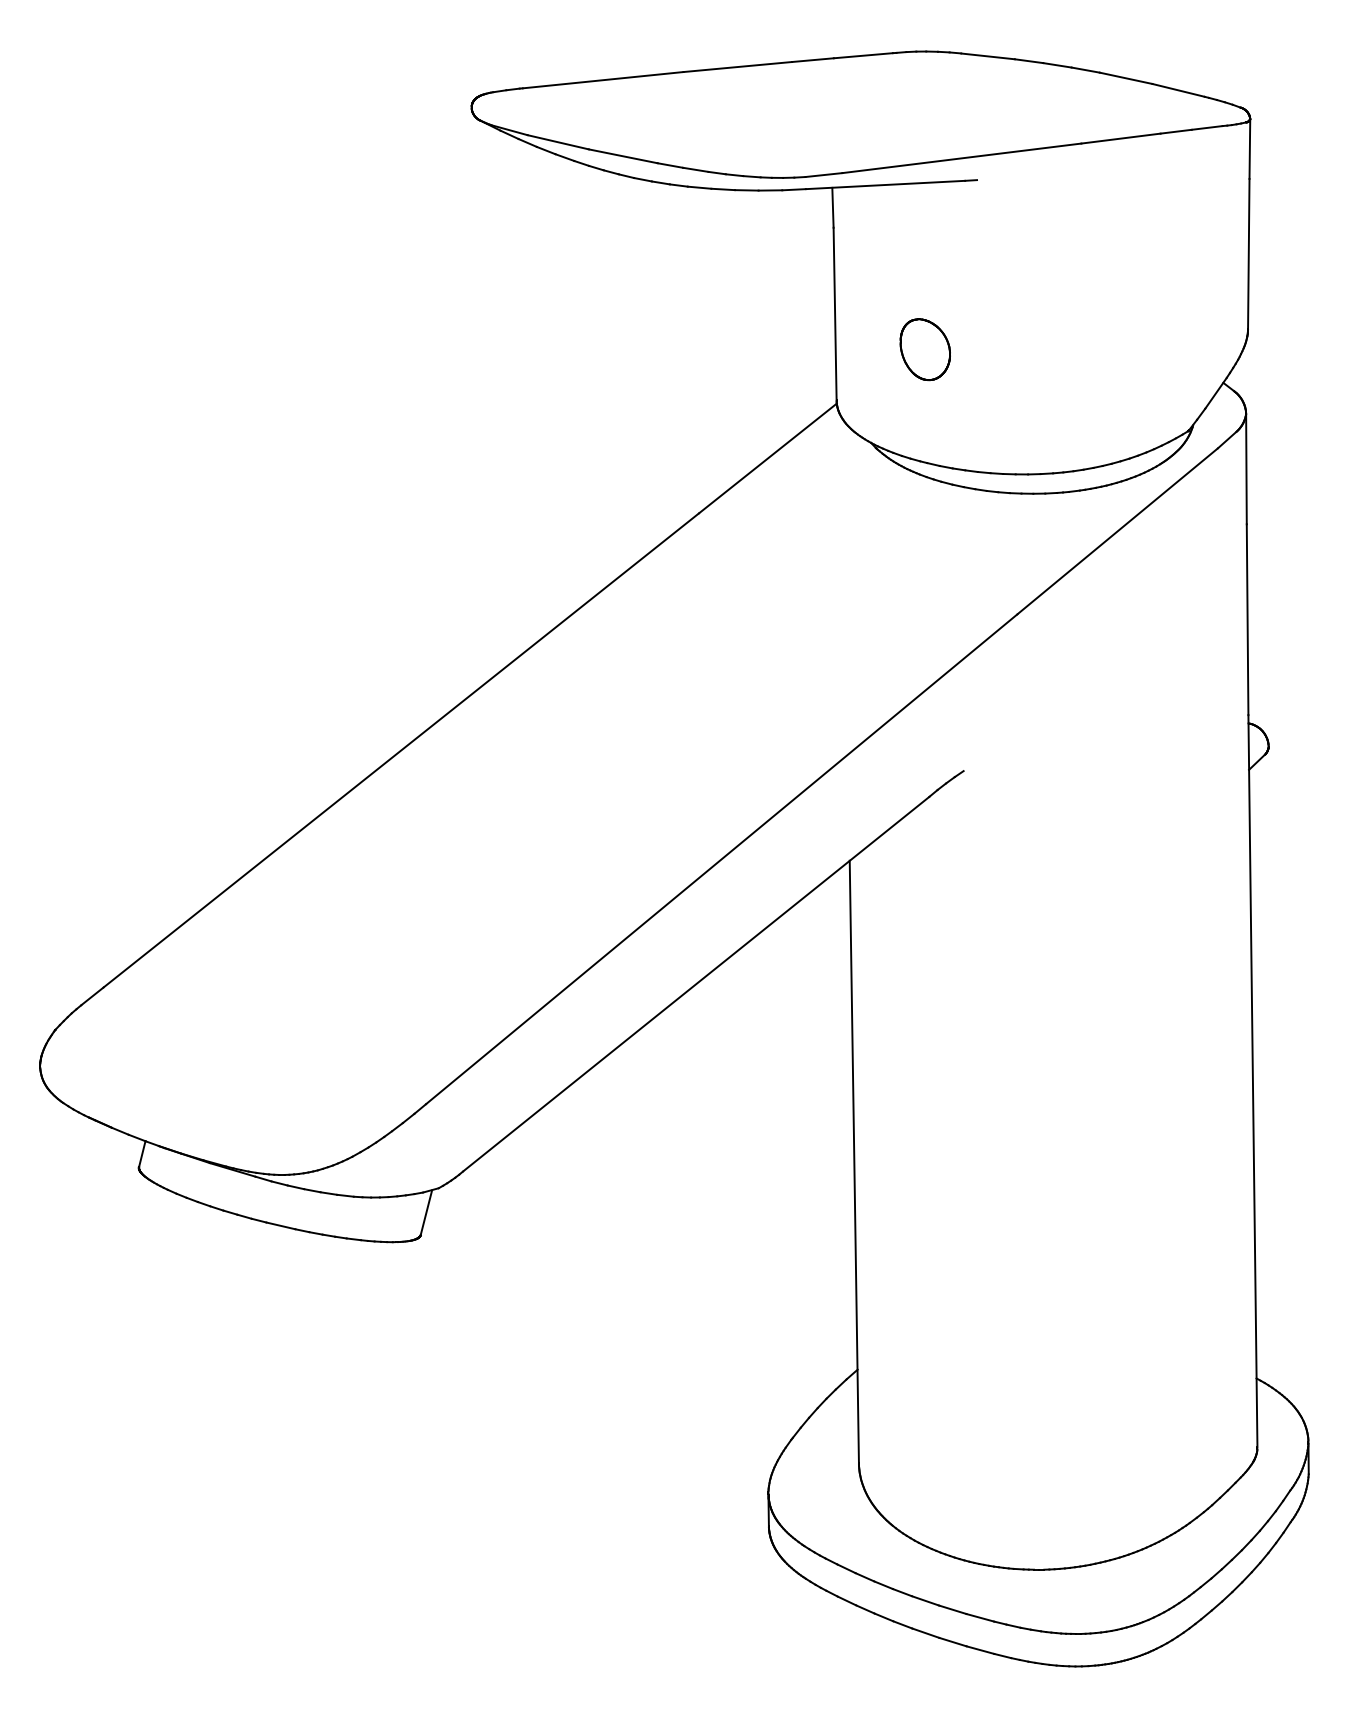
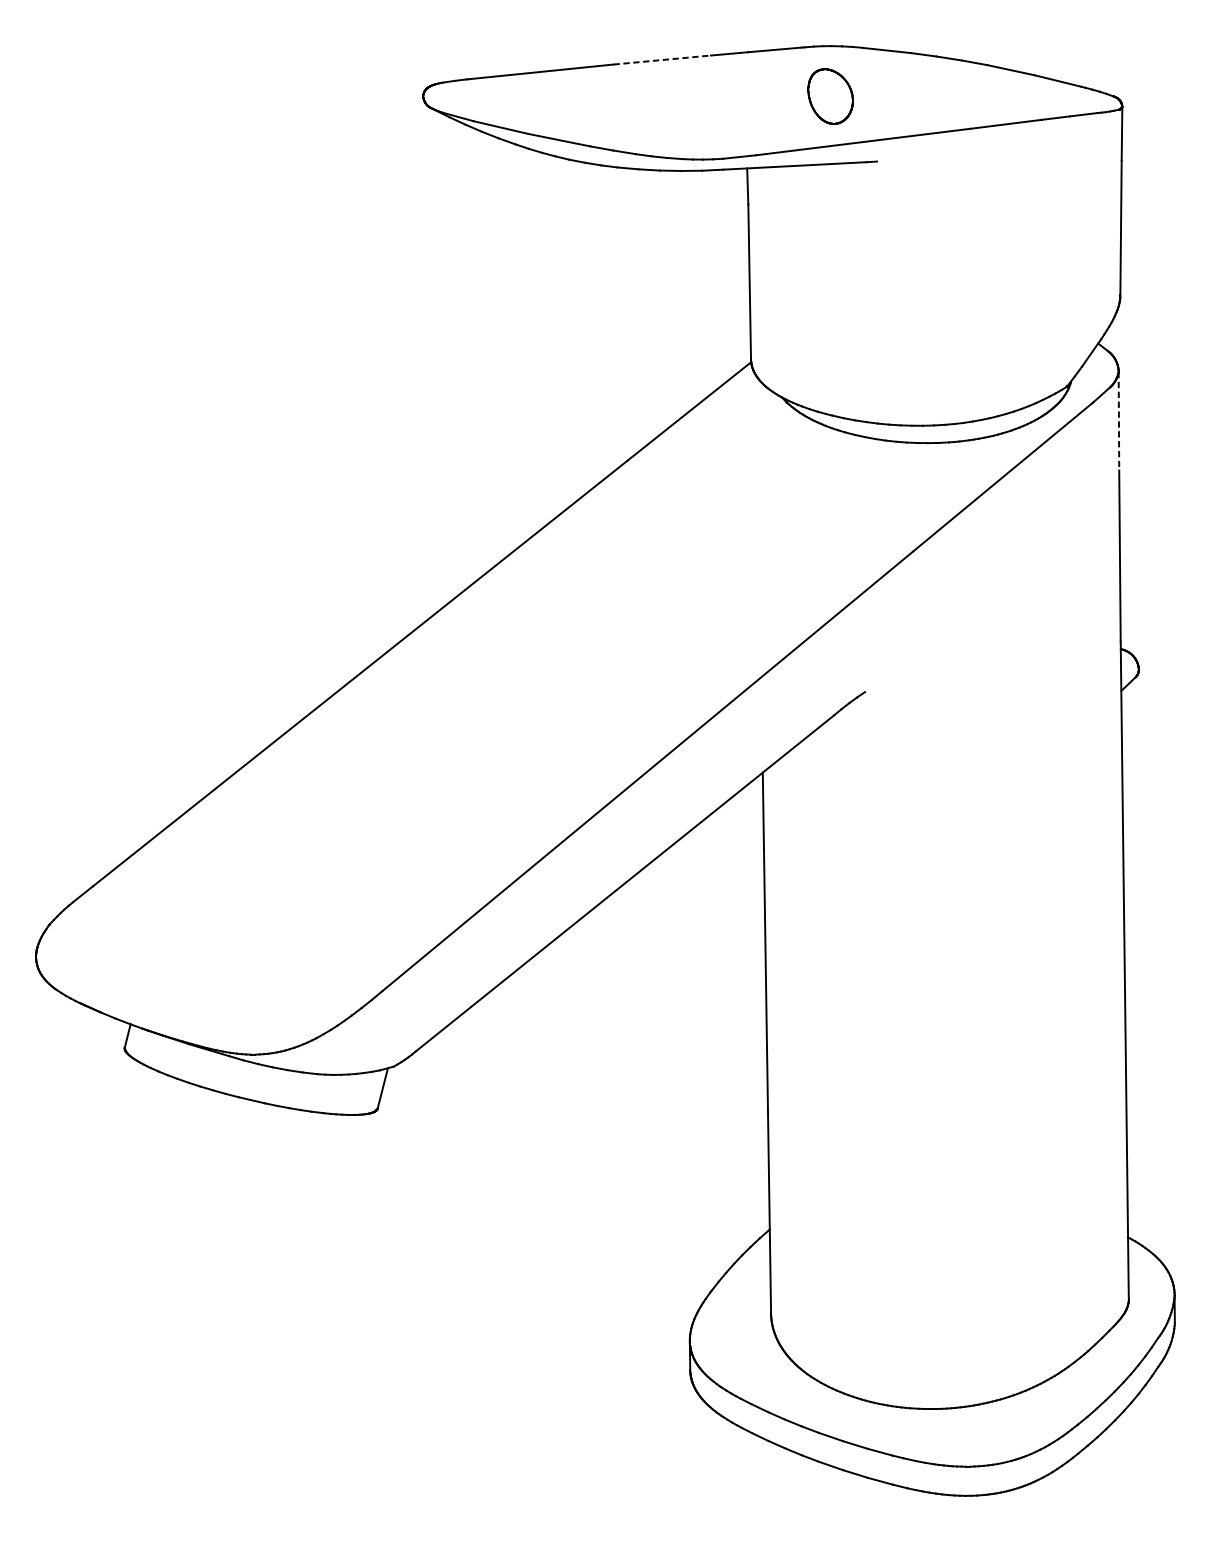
line: (738, 66) -> (662, 59), solid -> dashed
part: (924, 349) -> (829, 96), moved
line: (1246, 469) -> (1118, 421), solid -> dashed

